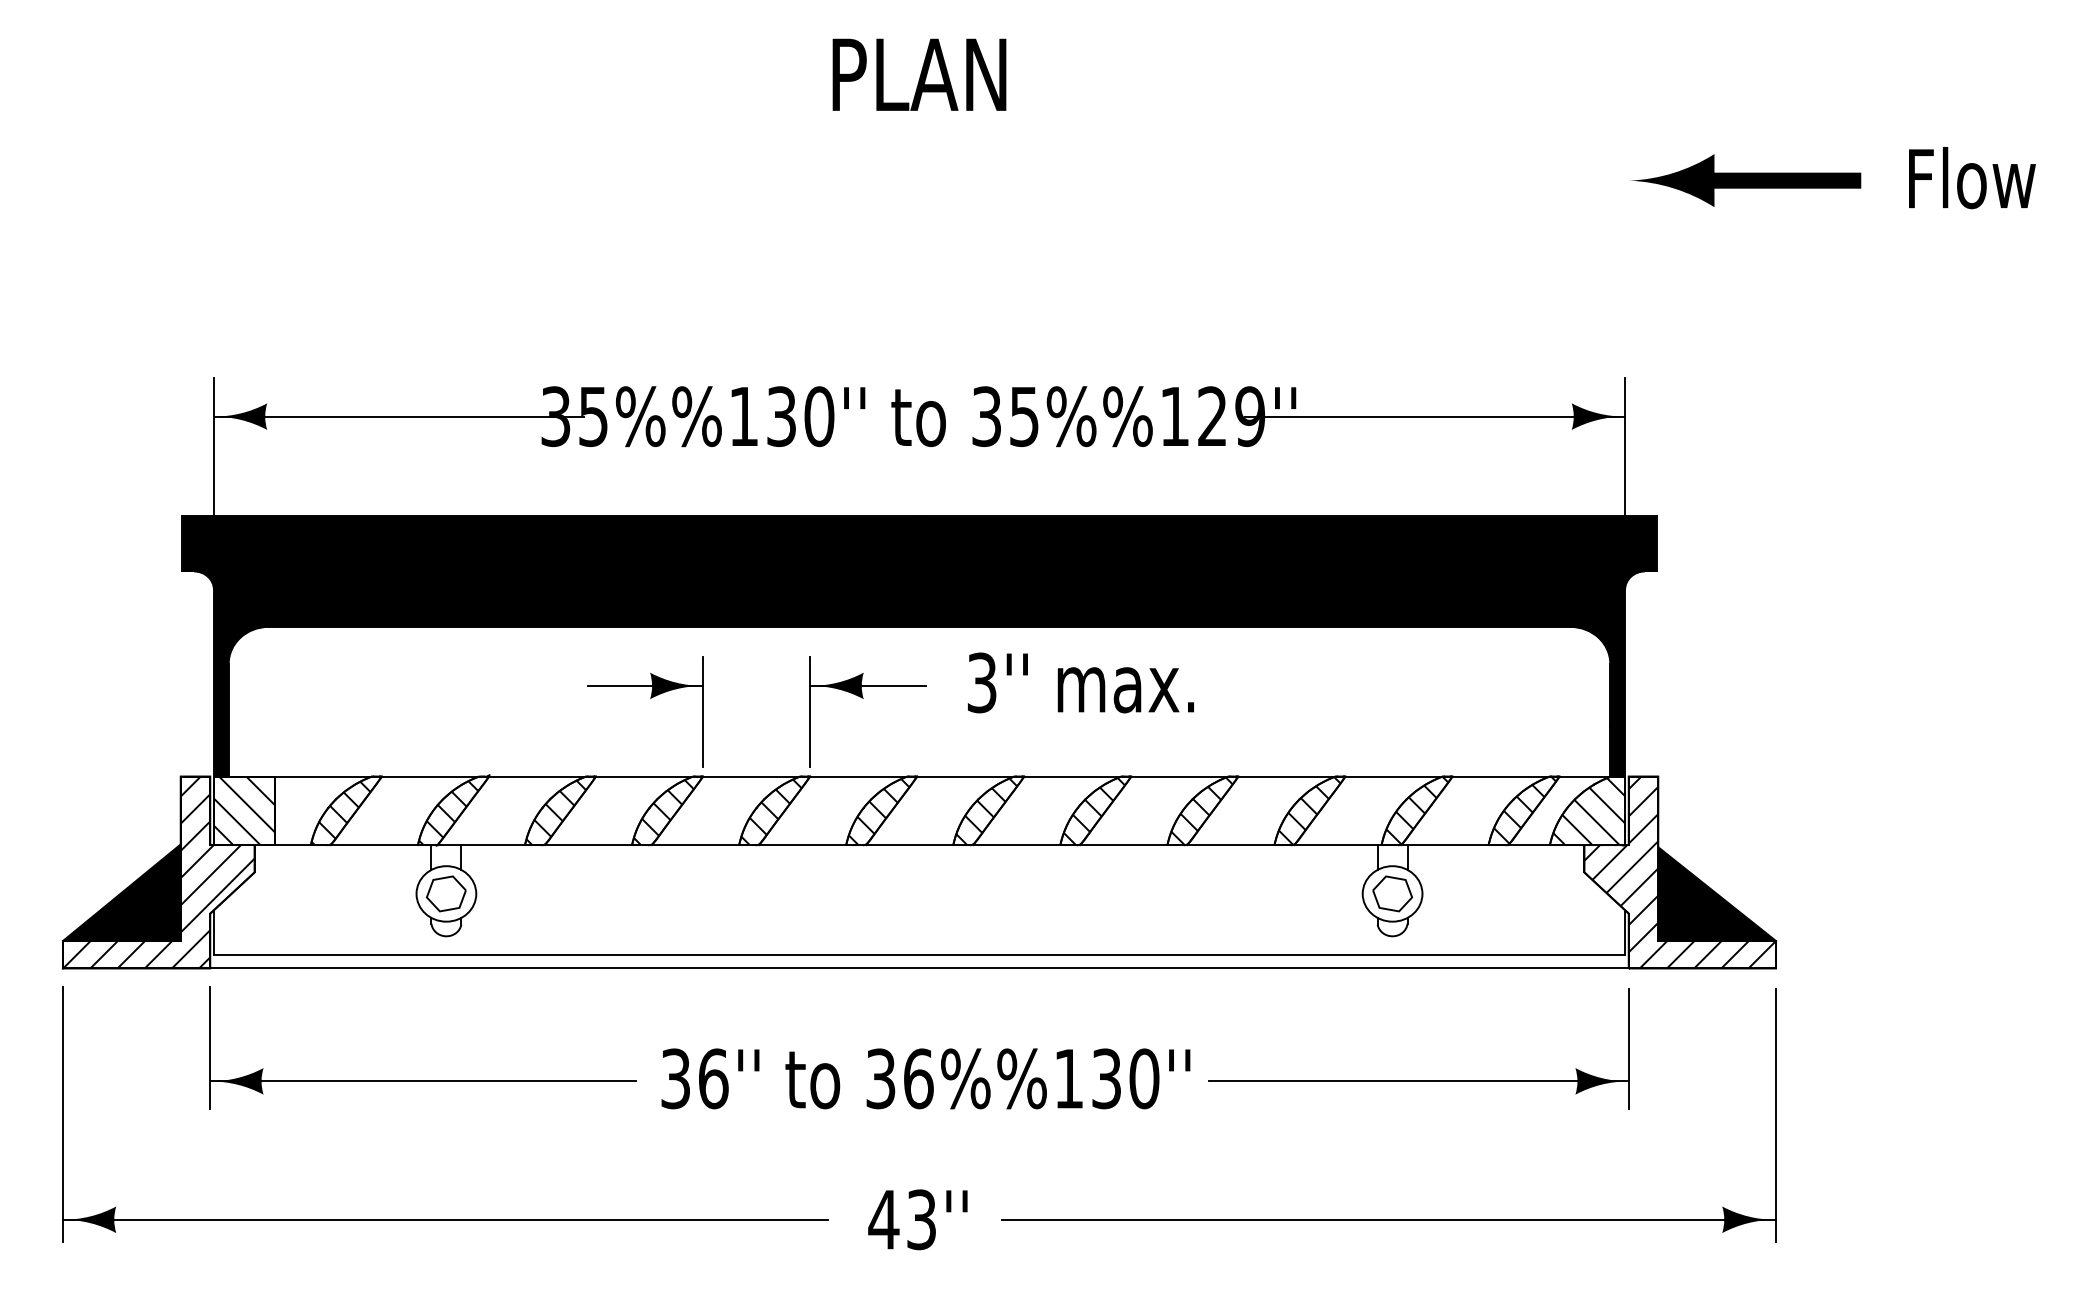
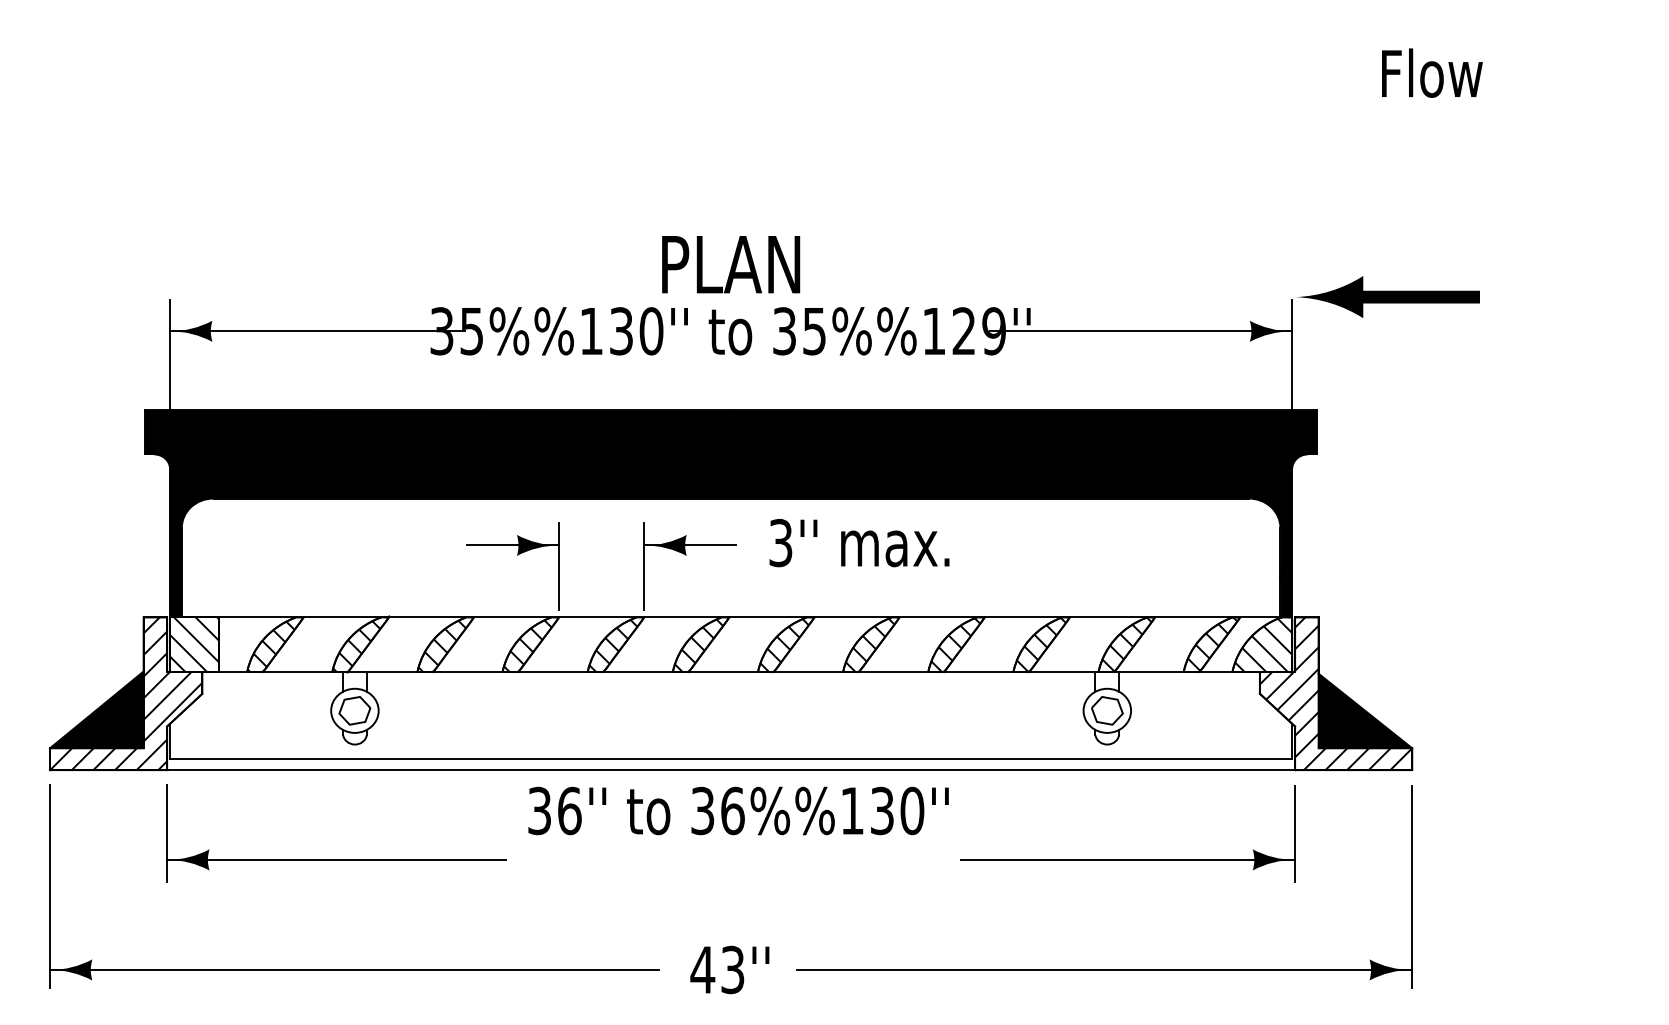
text: (919, 74) -> (731, 264), moved
text: (1972, 178) -> (1432, 73), moved
part: (1746, 180) -> (1388, 297), moved
text: (925, 1078) -> (738, 810), moved

